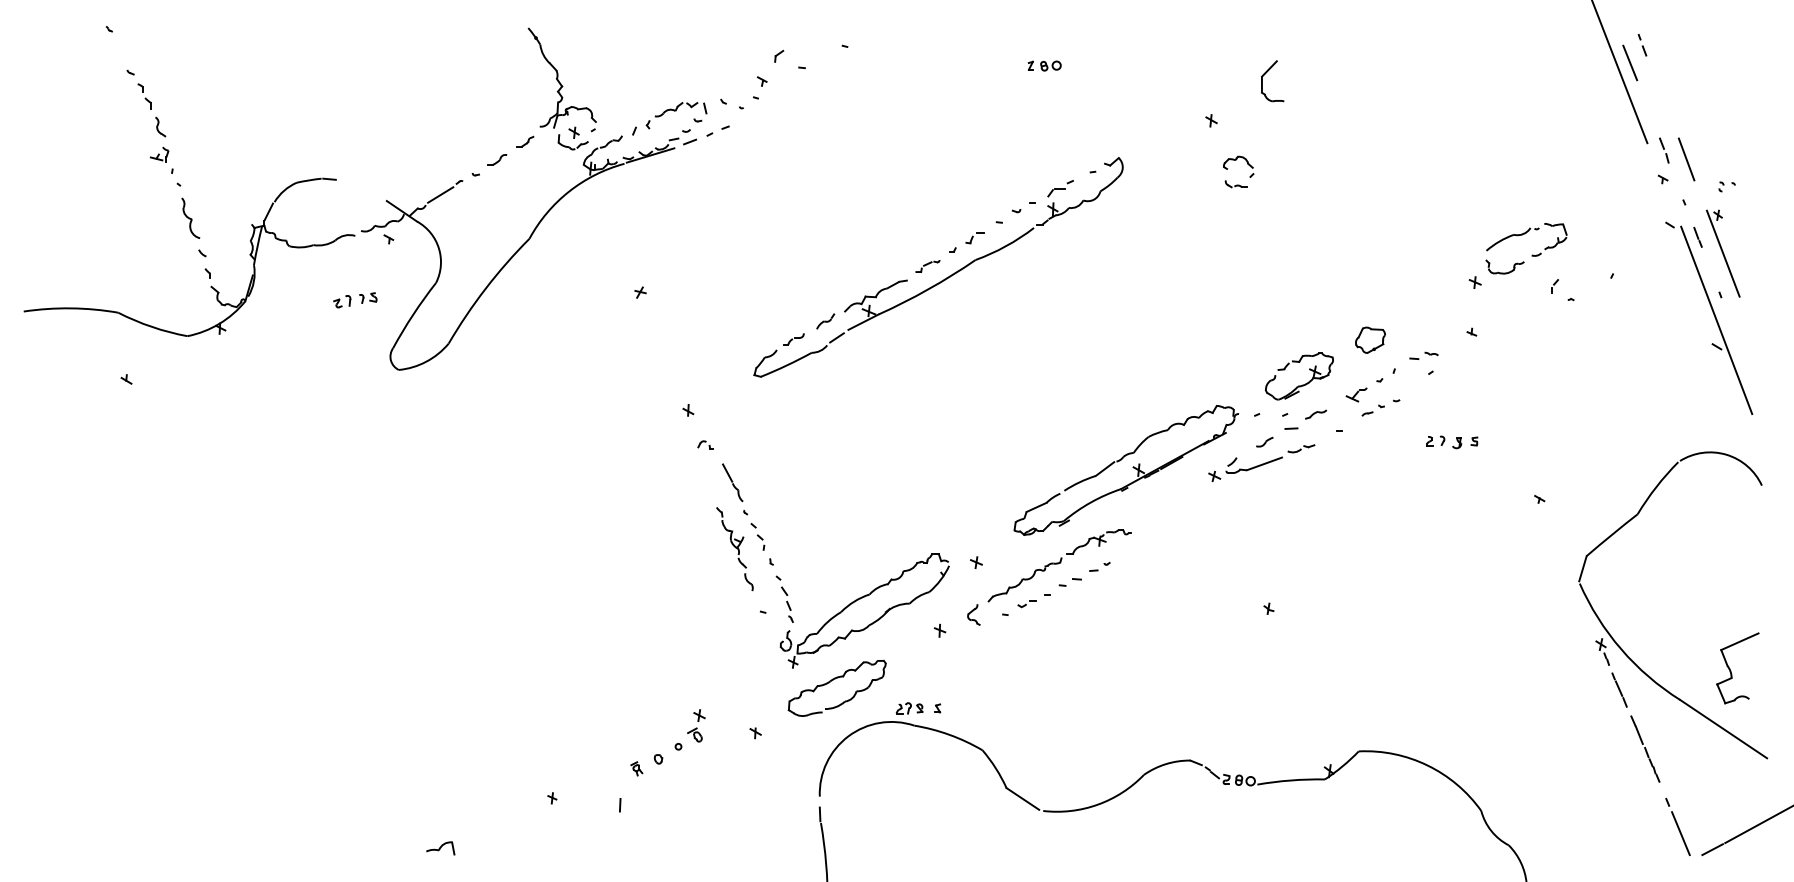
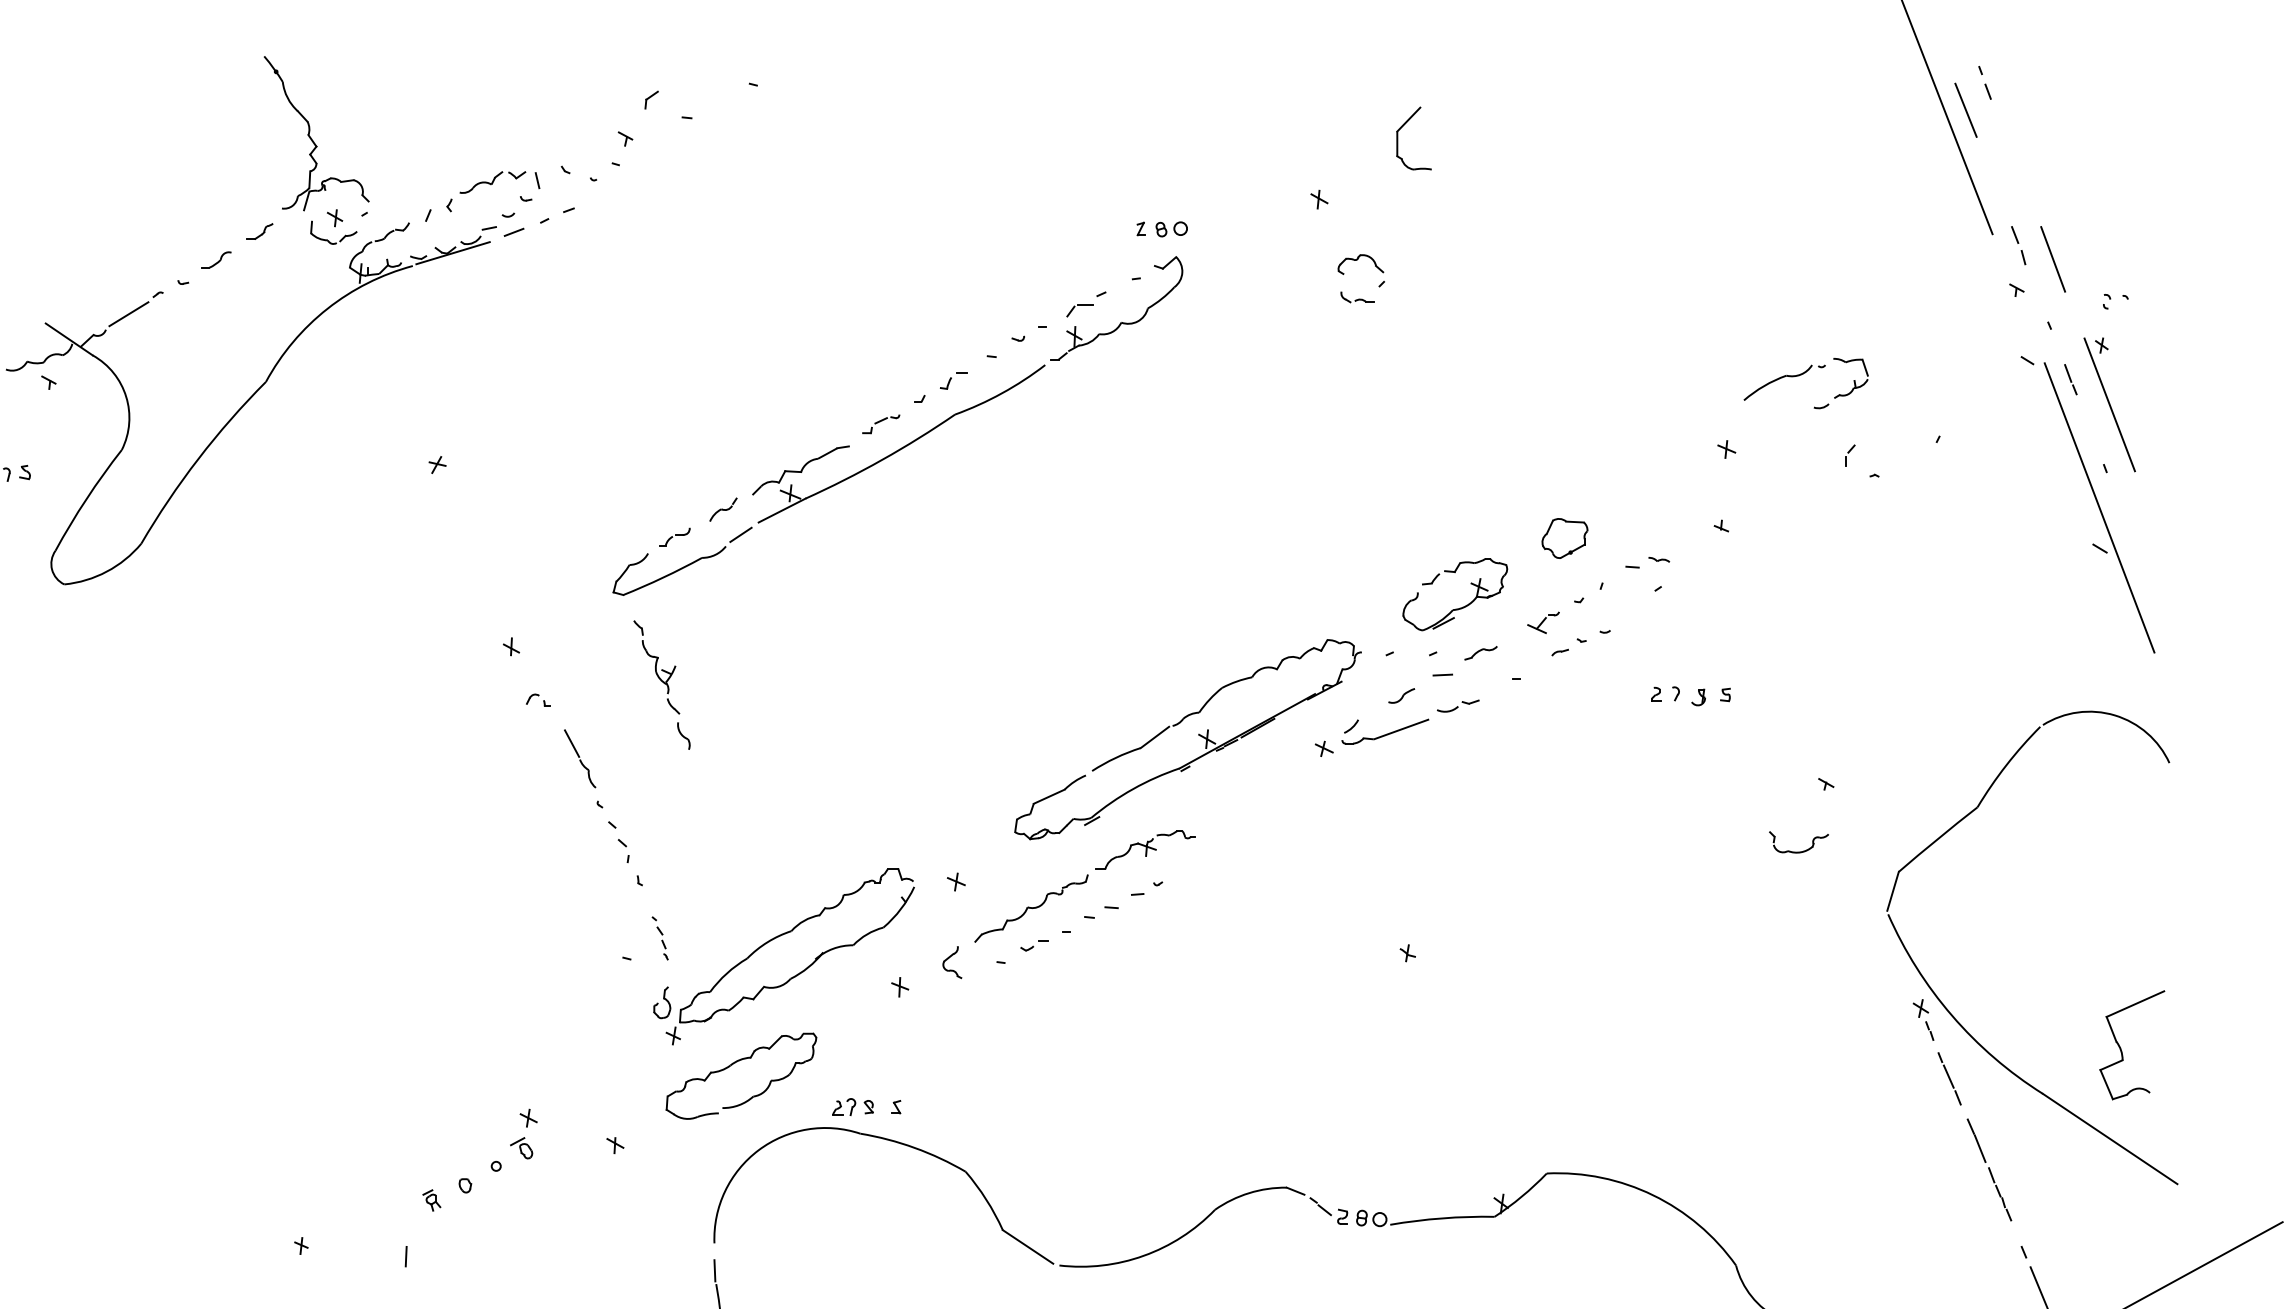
part: (1044, 65) -> (1161, 228), moved
part: (1504, 266) -> (1798, 841), moved
part: (734, 549) -> (661, 685), moved
part: (784, 598) -> (659, 937), size x0.6

